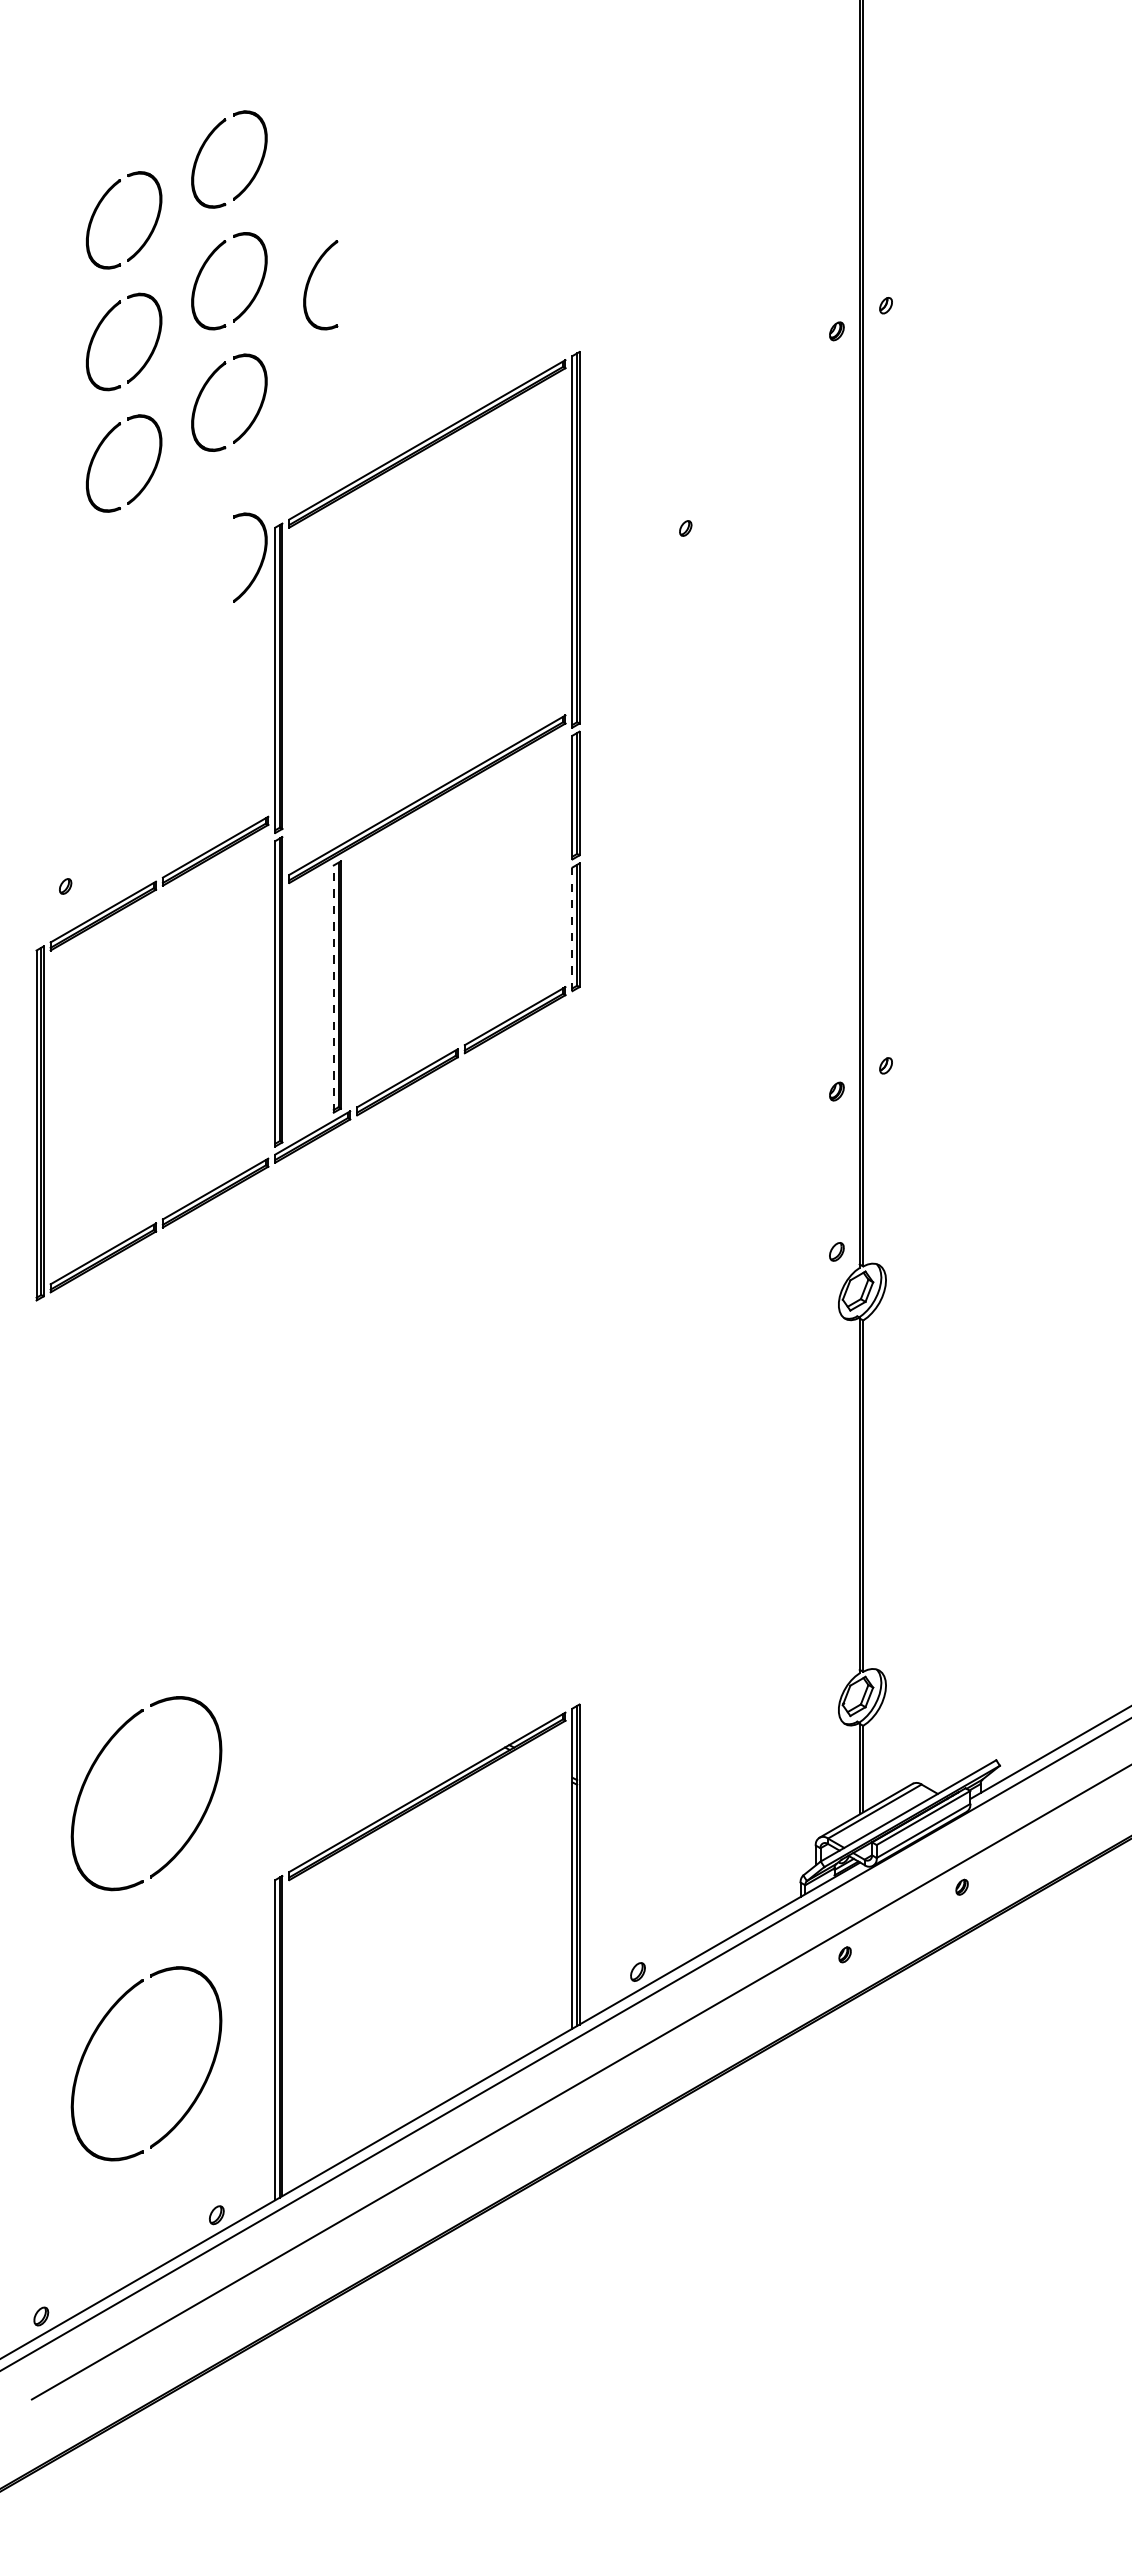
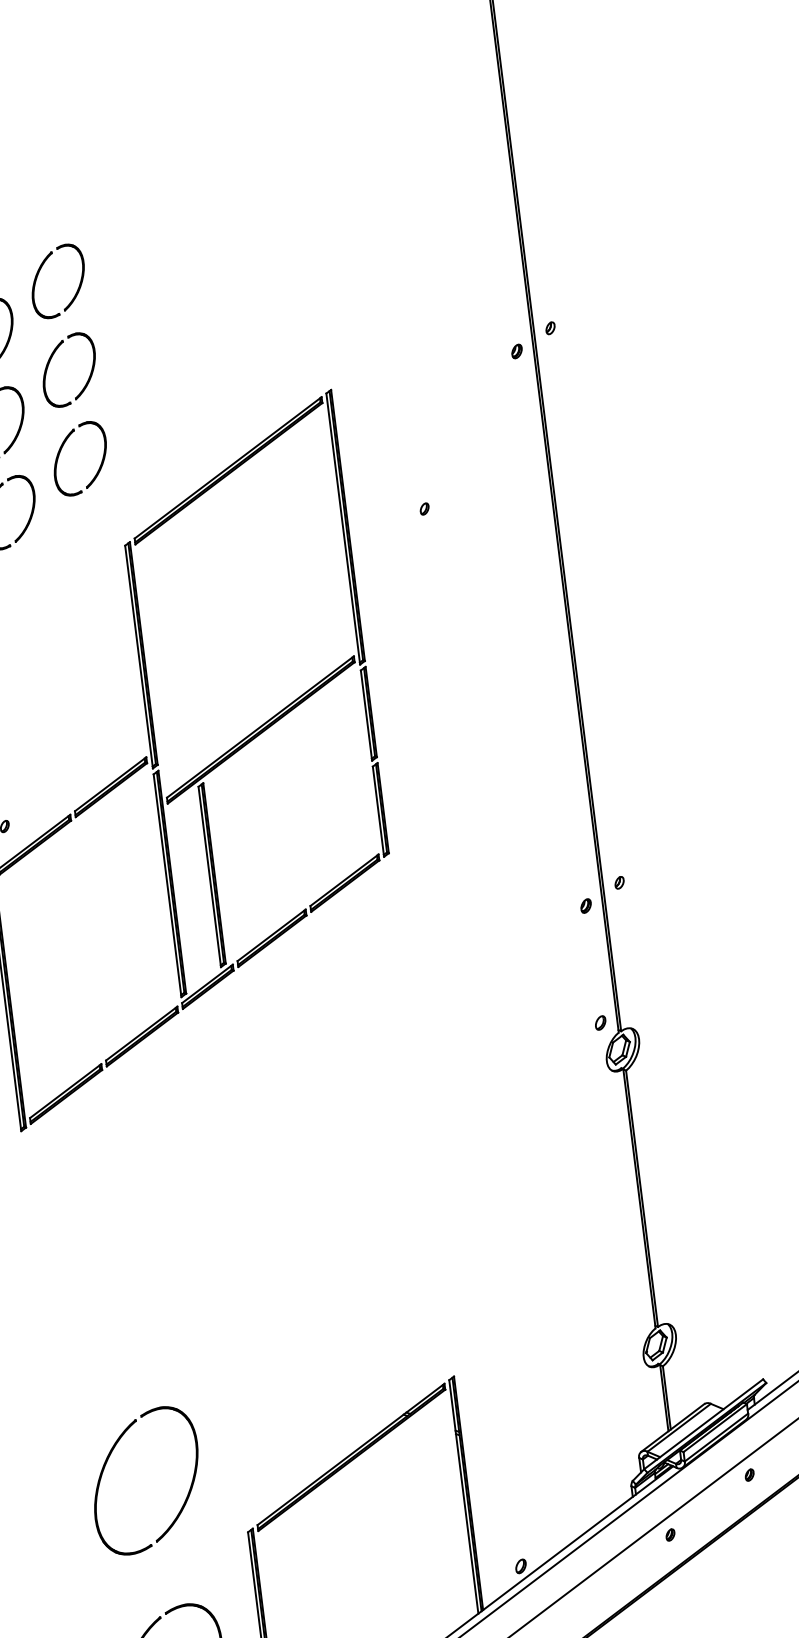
part: (310, 280) -> (128, 362), removed
part: (260, 561) -> (117, 571), removed
line: (572, 929) -> (378, 811), dashed -> solid
line: (333, 989) -> (209, 877), dashed -> solid

